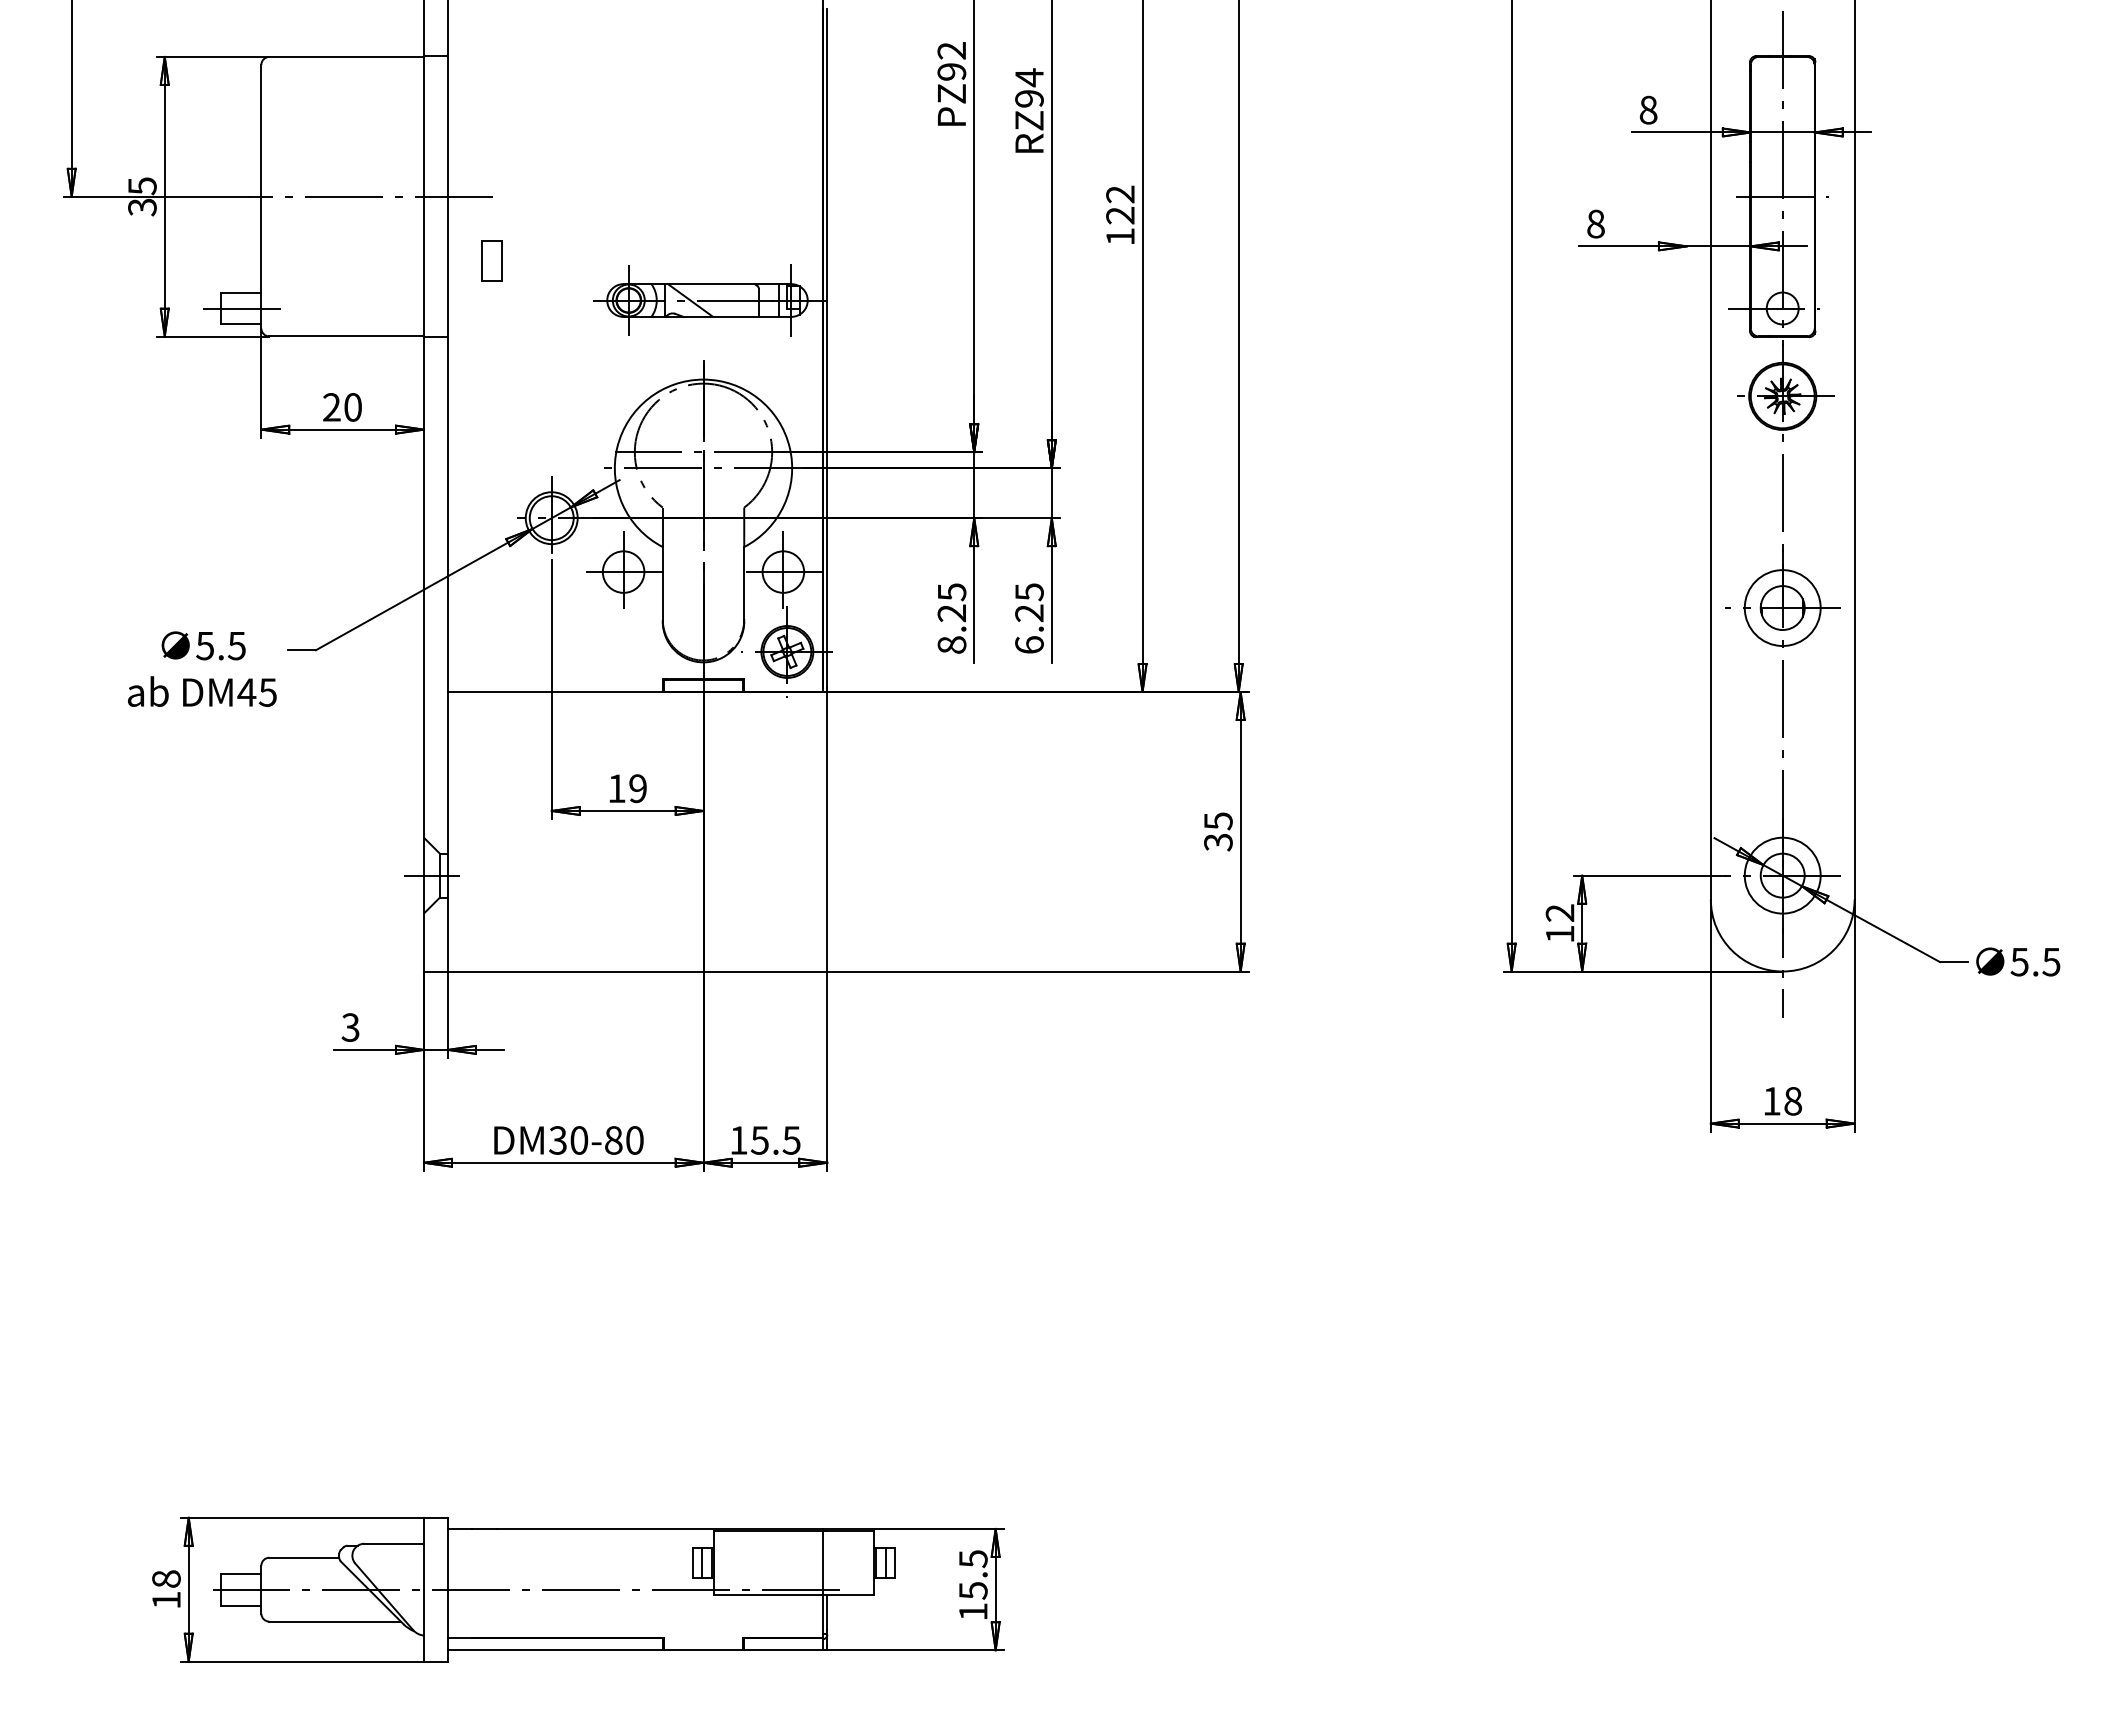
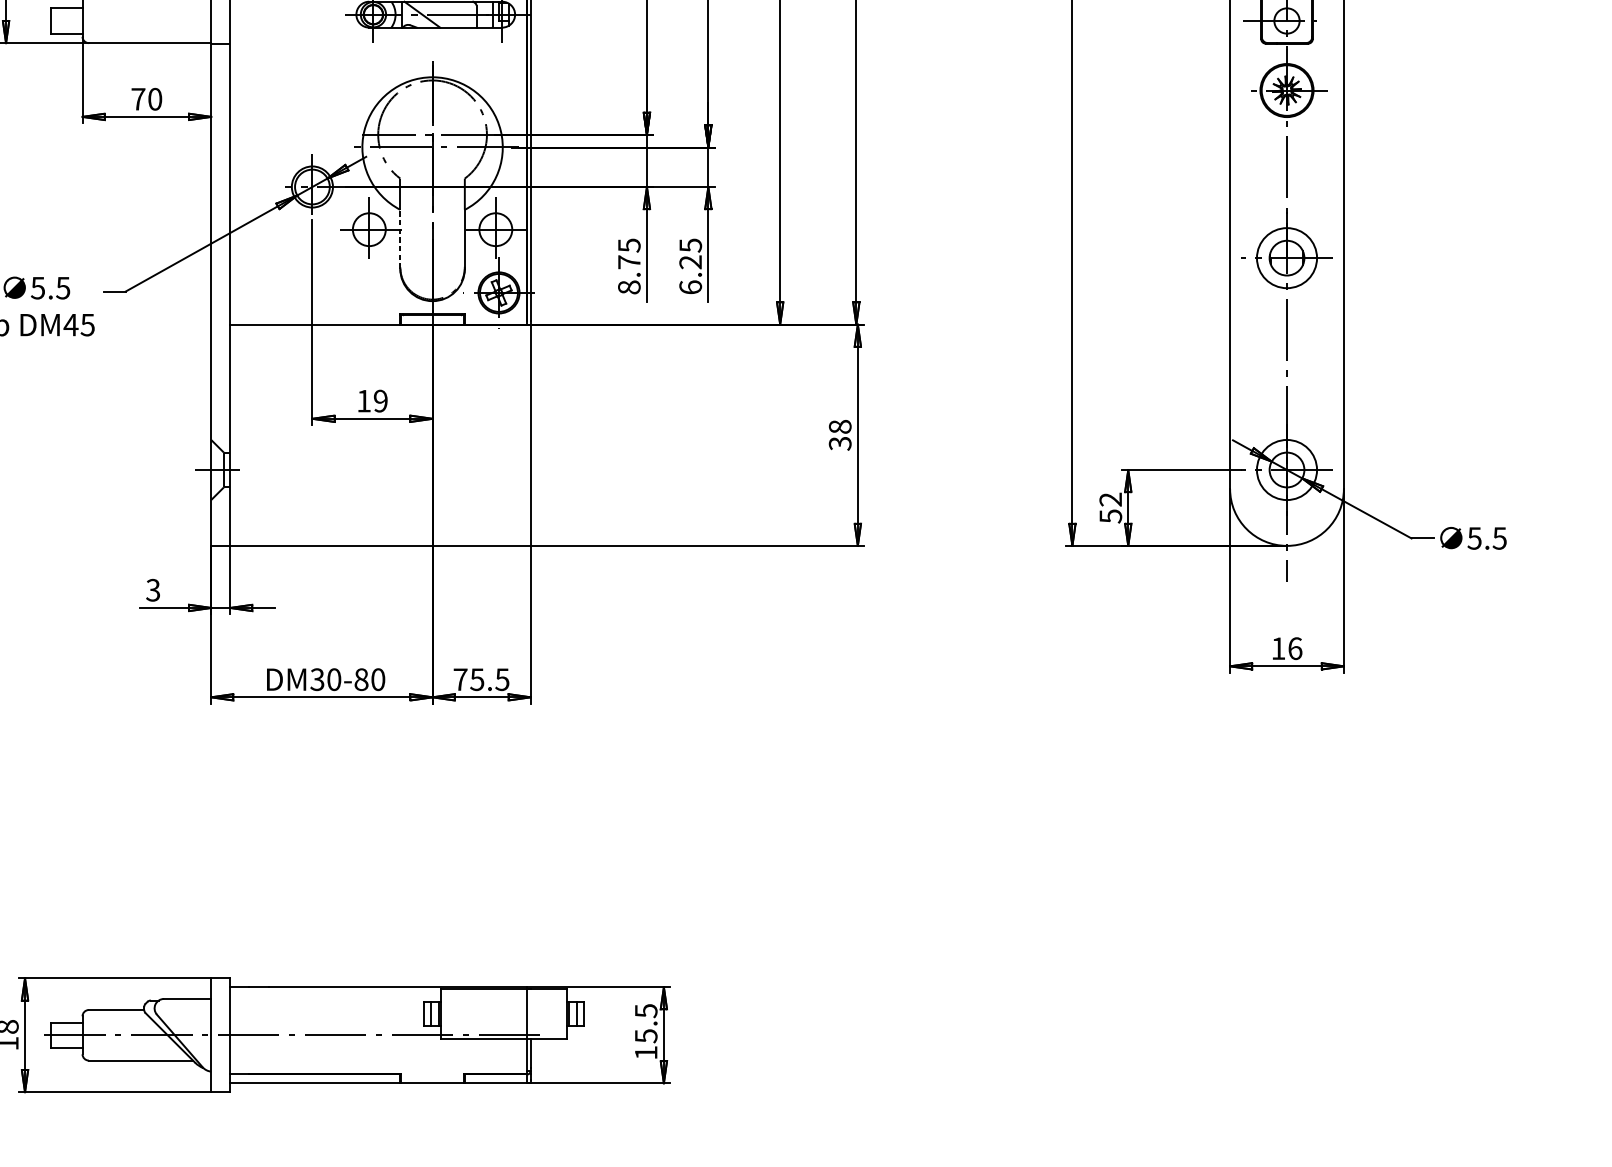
line: (241, 308) -> (66, 20), removed
text: (331, 407) -> (138, 99), 20 -> 70
line: (662, 583) -> (400, 238), solid -> dashed
text: (951, 613) -> (628, 262), 8.25 -> 8.75
text: (1218, 821) -> (840, 427), 35 -> 38
text: (1560, 934) -> (1111, 516), 12 -> 52
text: (1793, 1100) -> (1295, 648), 18 -> 16
text: (738, 1140) -> (460, 679), 15.5 -> 75.5

